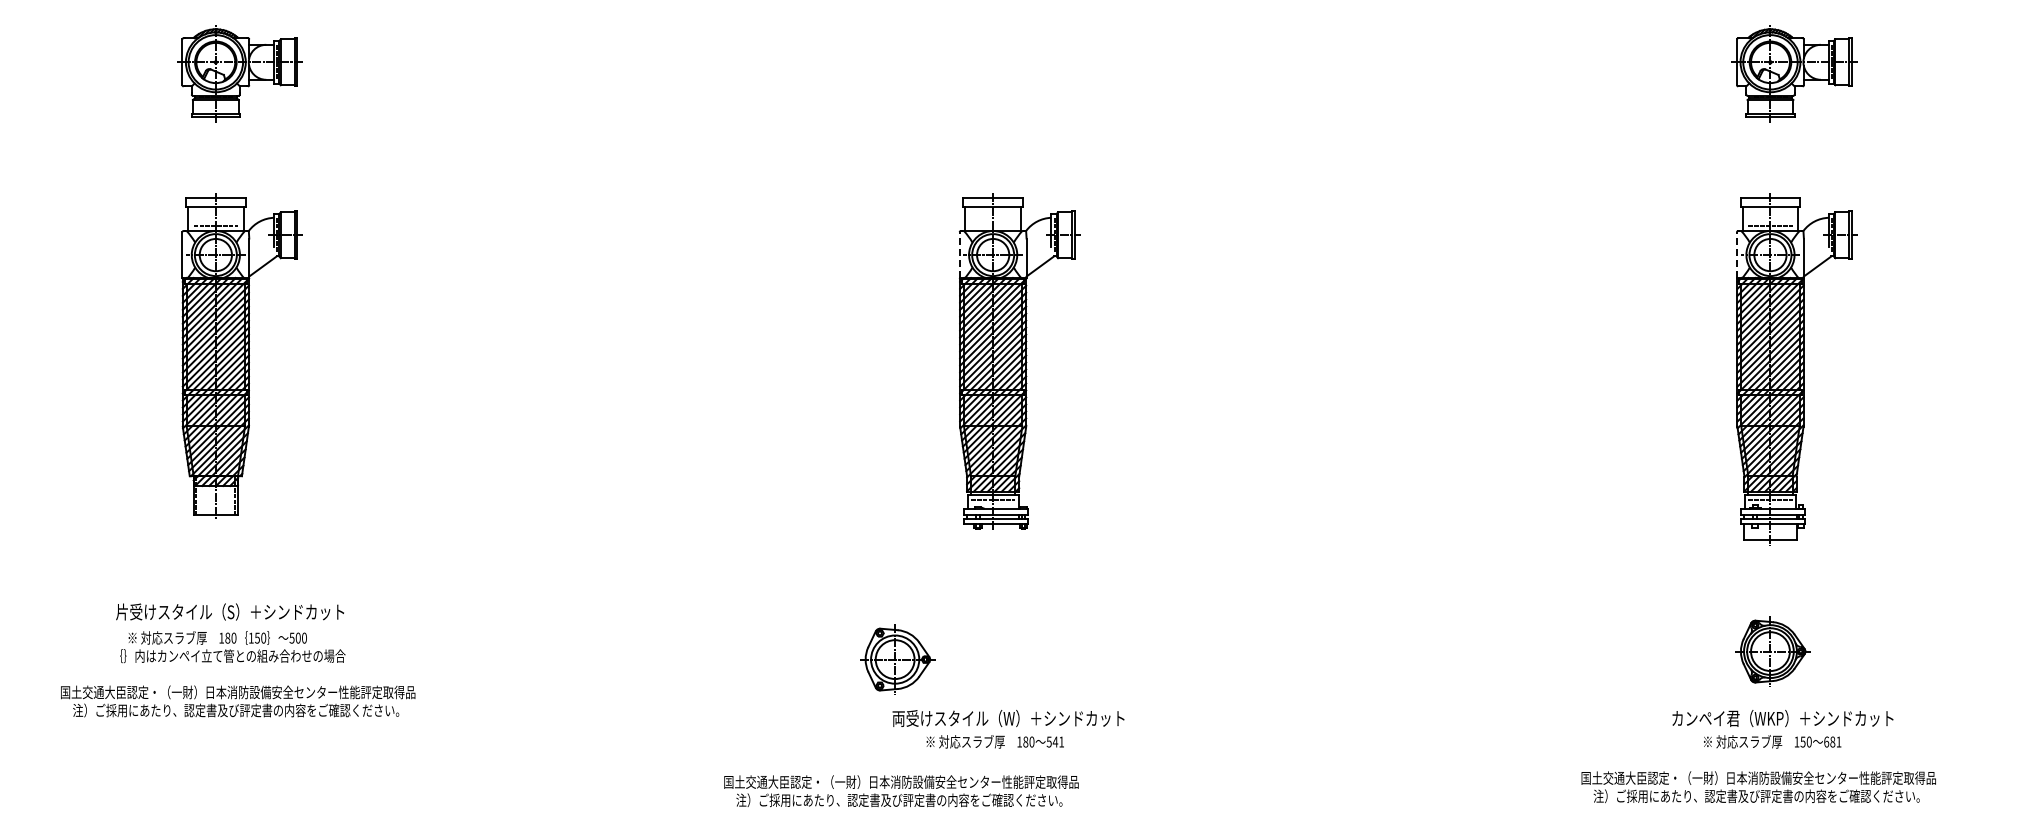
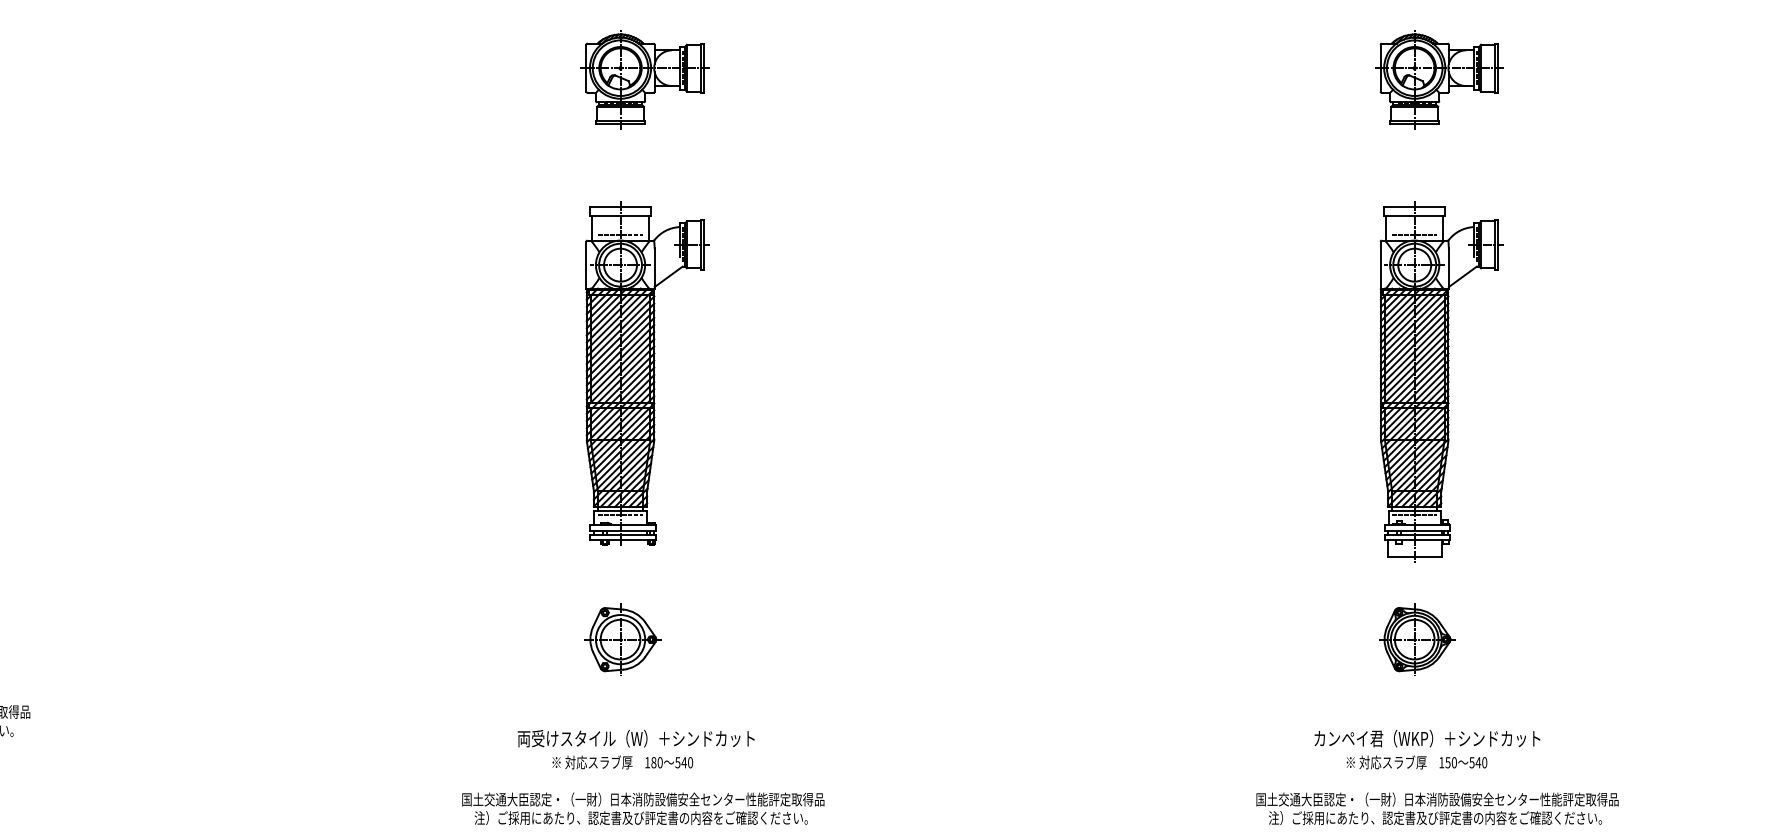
part: (1017, 73) -> (645, 79), added
line: (993, 225) -> (620, 234), added
line: (959, 255) -> (586, 265), dashed -> solid
line: (1737, 255) -> (1381, 265), dashed -> solid
part: (1772, 651) -> (1416, 639), moved
part: (897, 659) -> (622, 639), moved
text: (1061, 741) -> (690, 762), 541 -> 540
text: (1832, 741) -> (1478, 762), 681 -> 540
text: (1758, 787) -> (1437, 809), moved
text: (901, 791) -> (643, 809), moved

